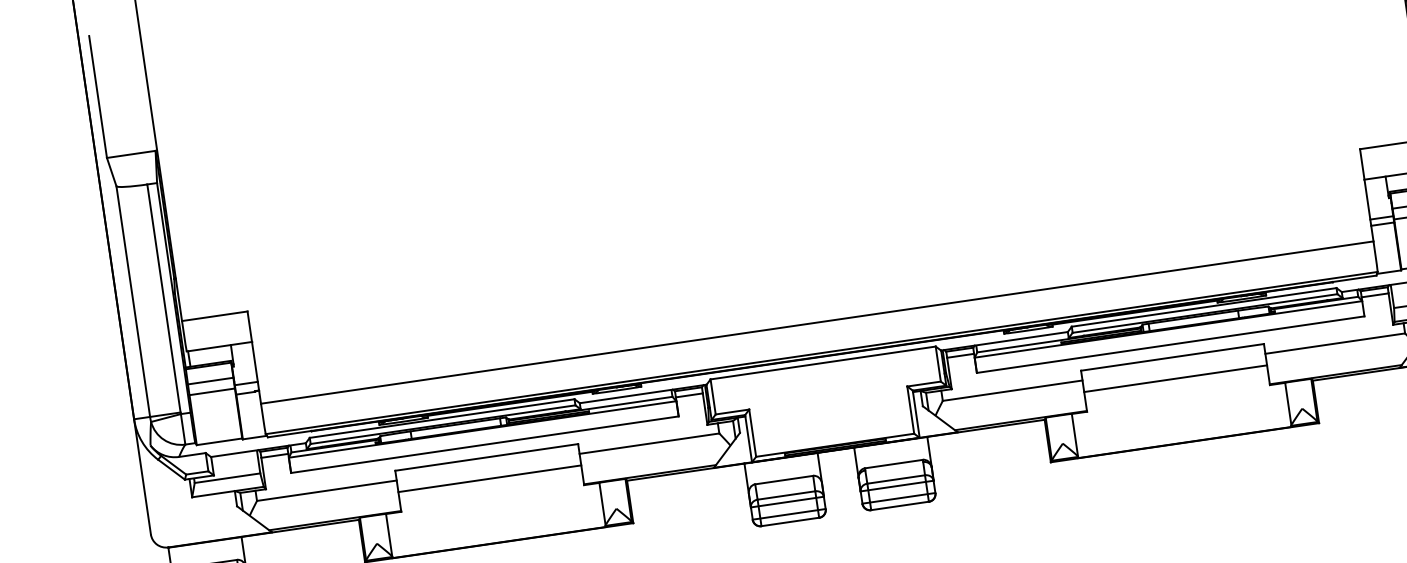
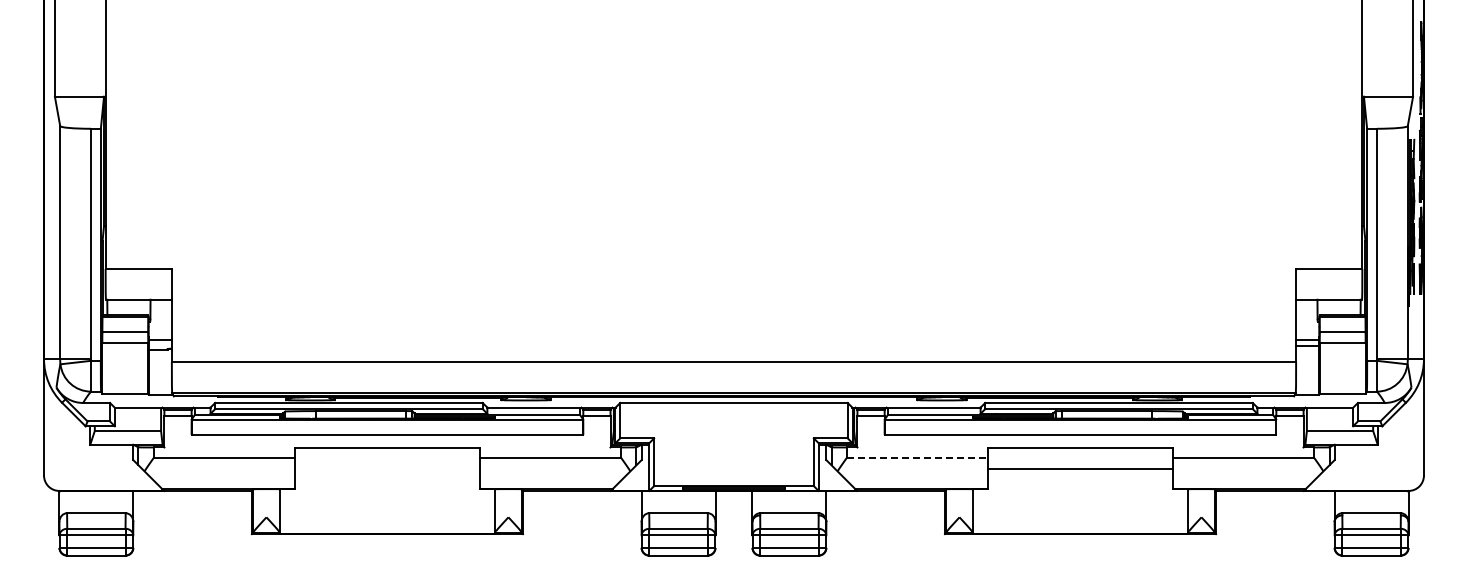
line: (1012, 390) -> (917, 457), solid -> dashed
line: (489, 478) -> (387, 469), removed

